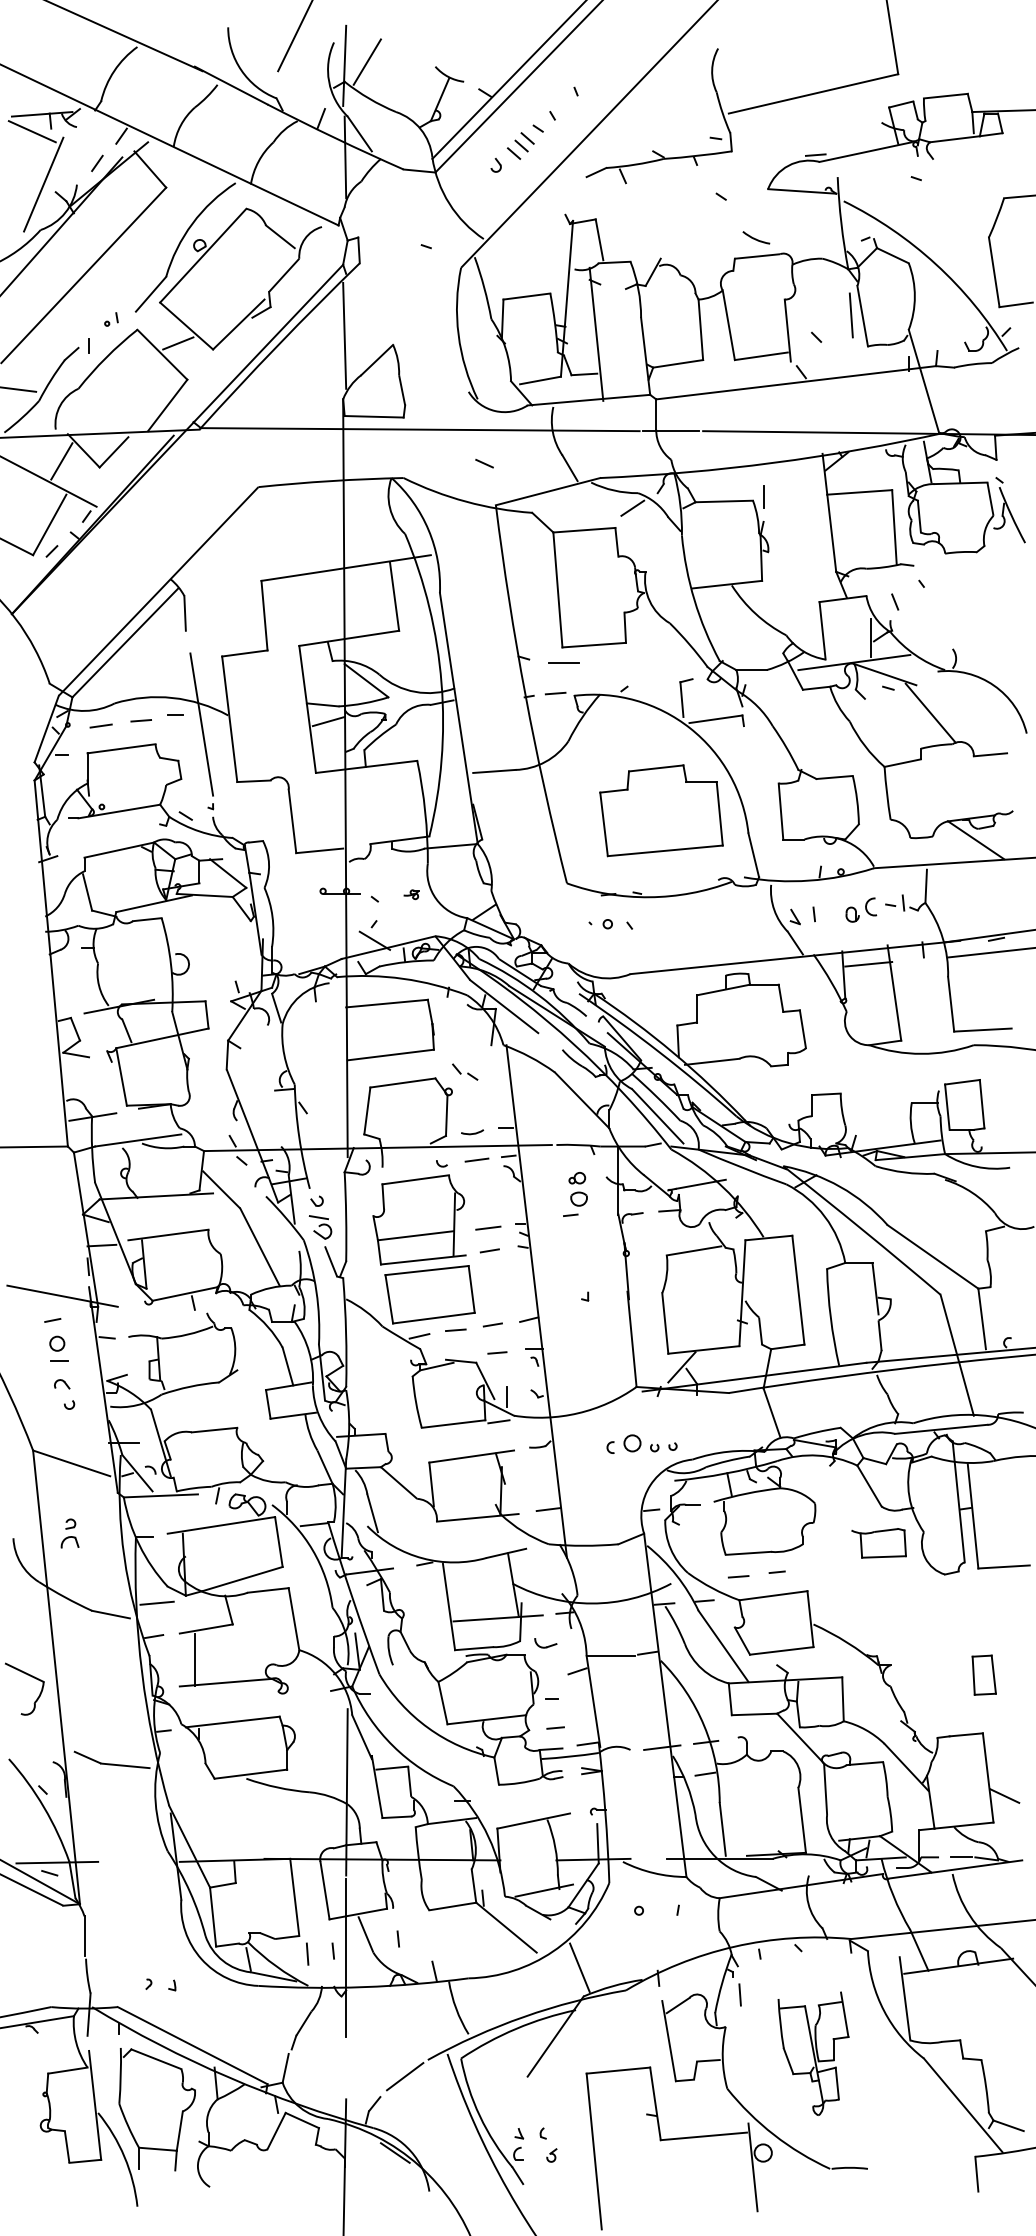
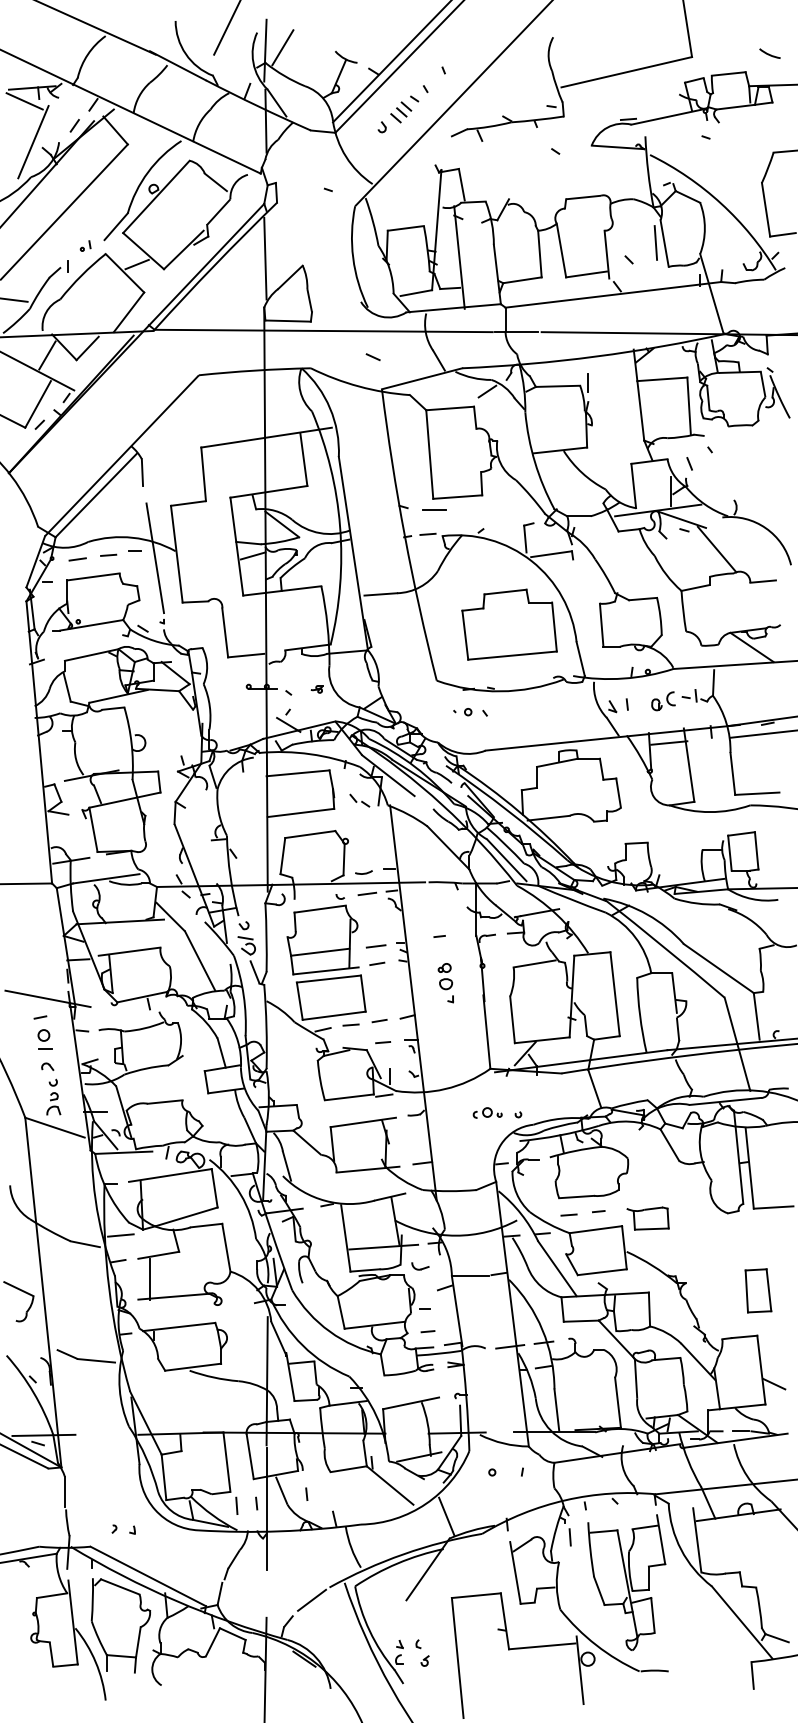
arc: (756, 238) -> (770, 54), moved
part: (465, 1071) -> (360, 800), moved
part: (577, 1189) -> (444, 976), moved
part: (633, 1444) -> (488, 1113), size x0.71
part: (69, 1533) -> (53, 1103), moved
part: (878, 1543) -> (647, 1218), moved
part: (983, 1675) -> (757, 1291), size x1.43
part: (813, 2053) -> (626, 1582), size x1.43

